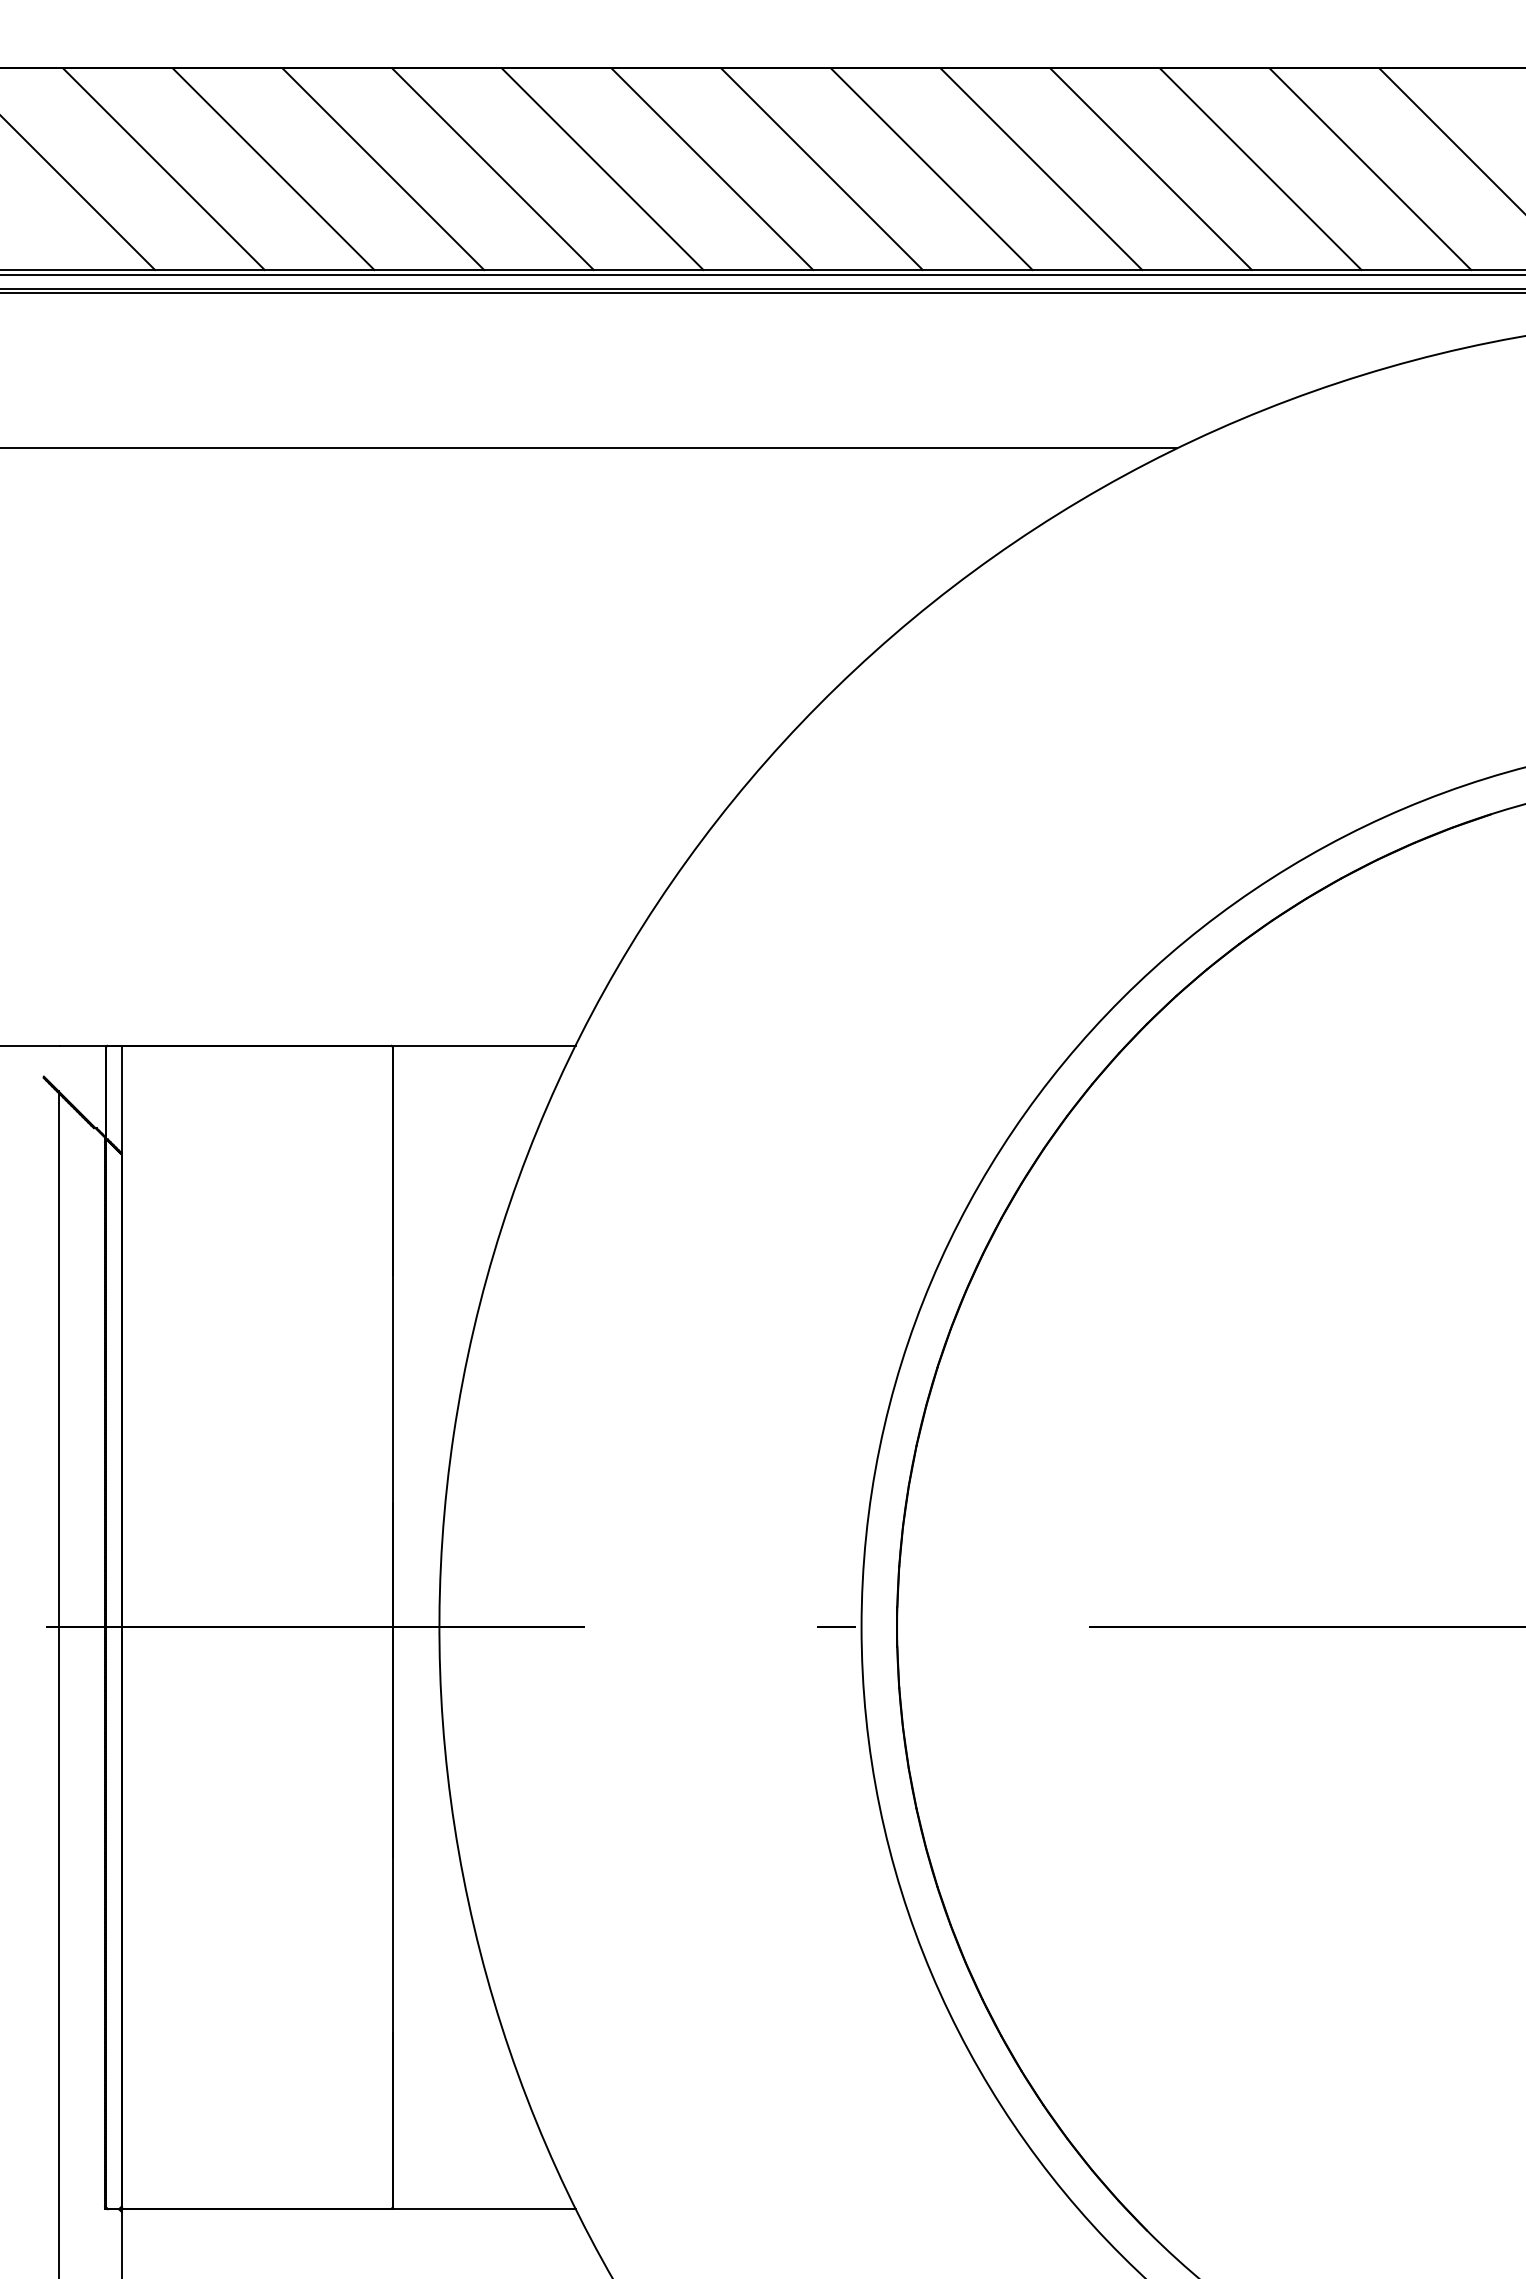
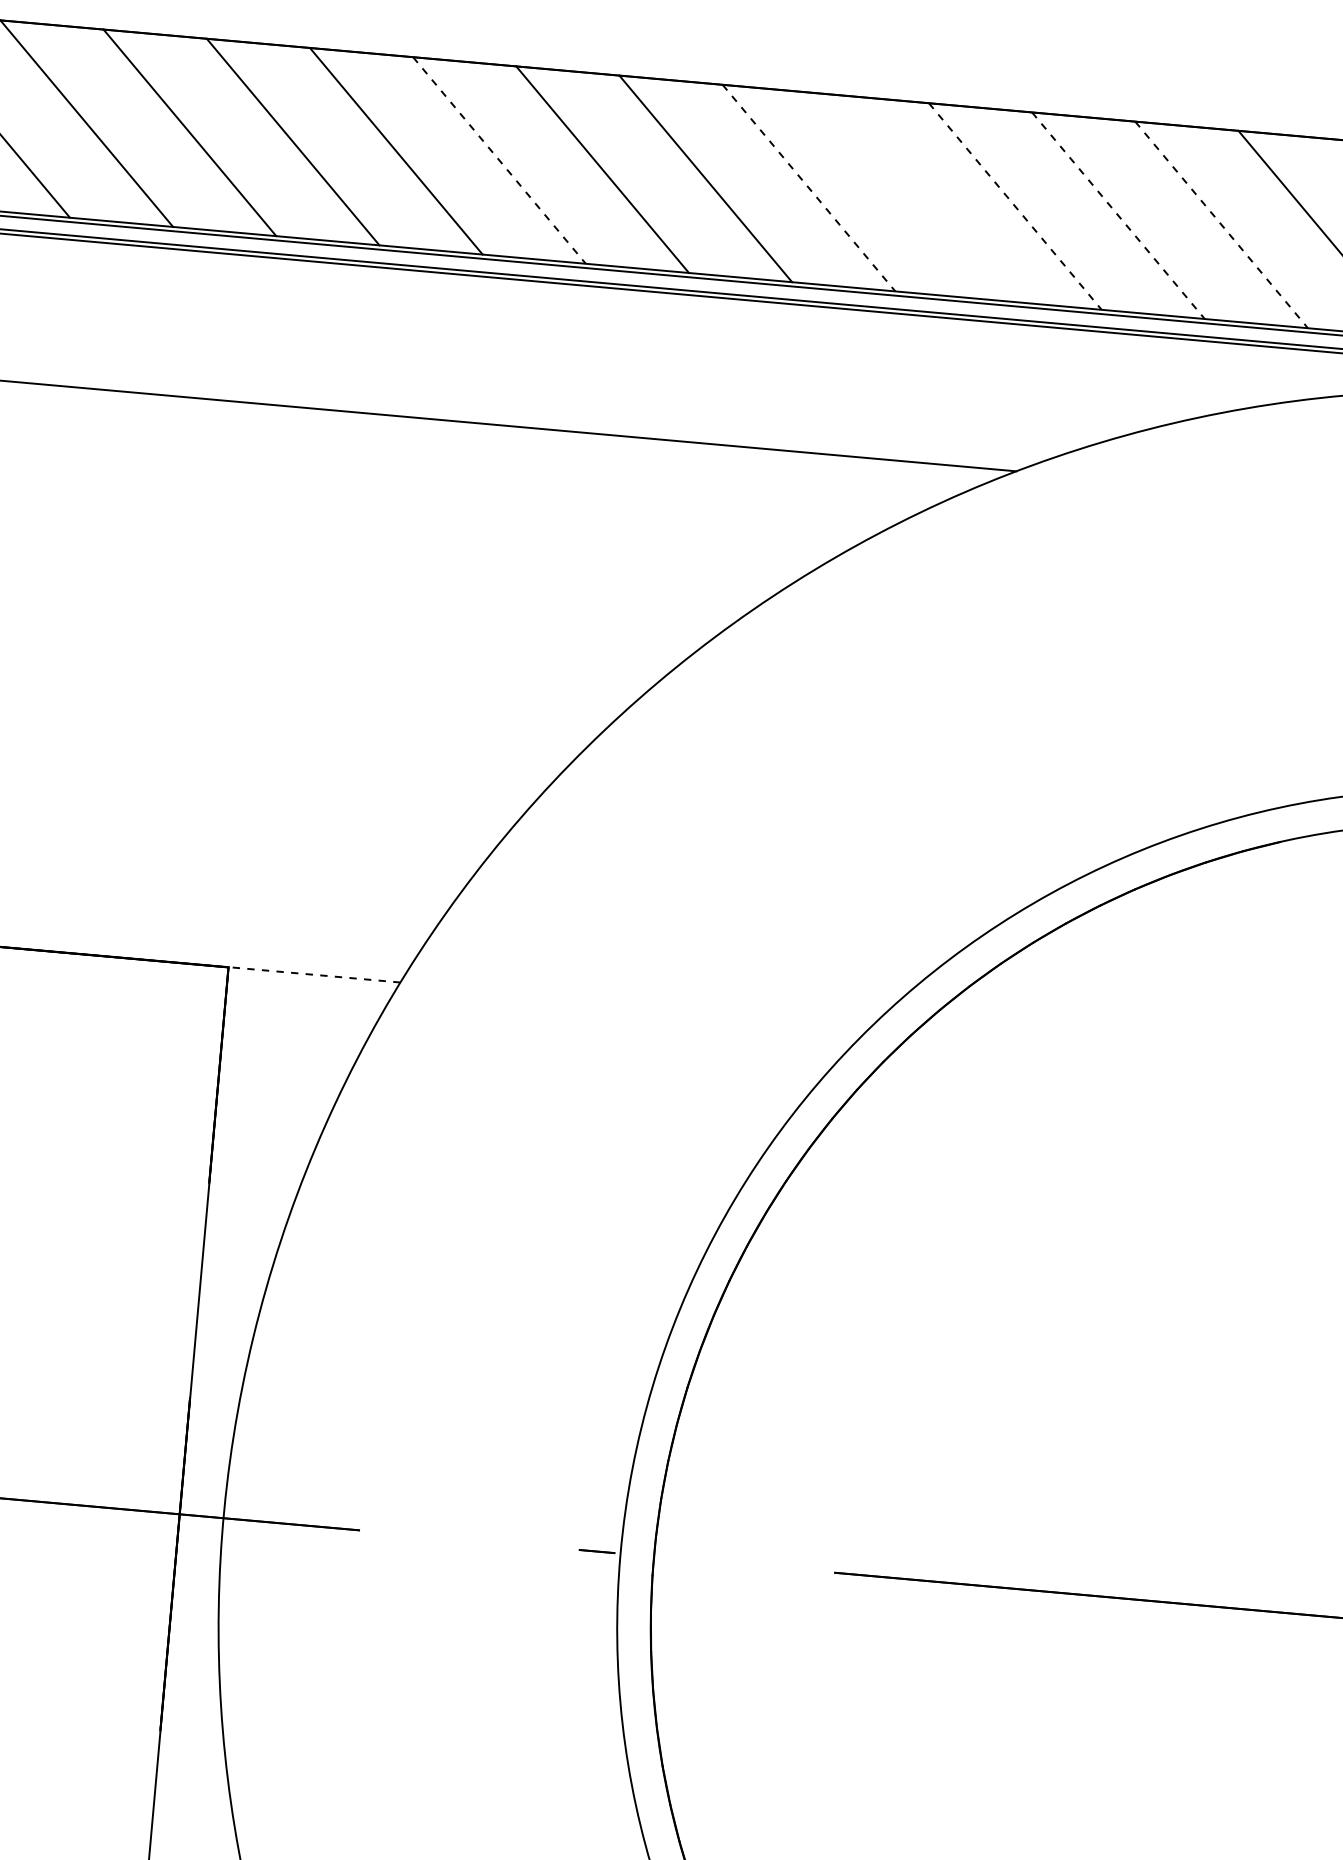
line: (602, 169) -> (499, 160), solid -> dashed
line: (931, 169) -> (808, 188), solid -> dashed
line: (1041, 169) -> (912, 197), removed
line: (1151, 169) -> (1015, 206), solid -> dashed
line: (1260, 169) -> (1118, 216), solid -> dashed
line: (1370, 169) -> (1221, 225), solid -> dashed
line: (483, 1045) -> (313, 974), solid -> dashed

